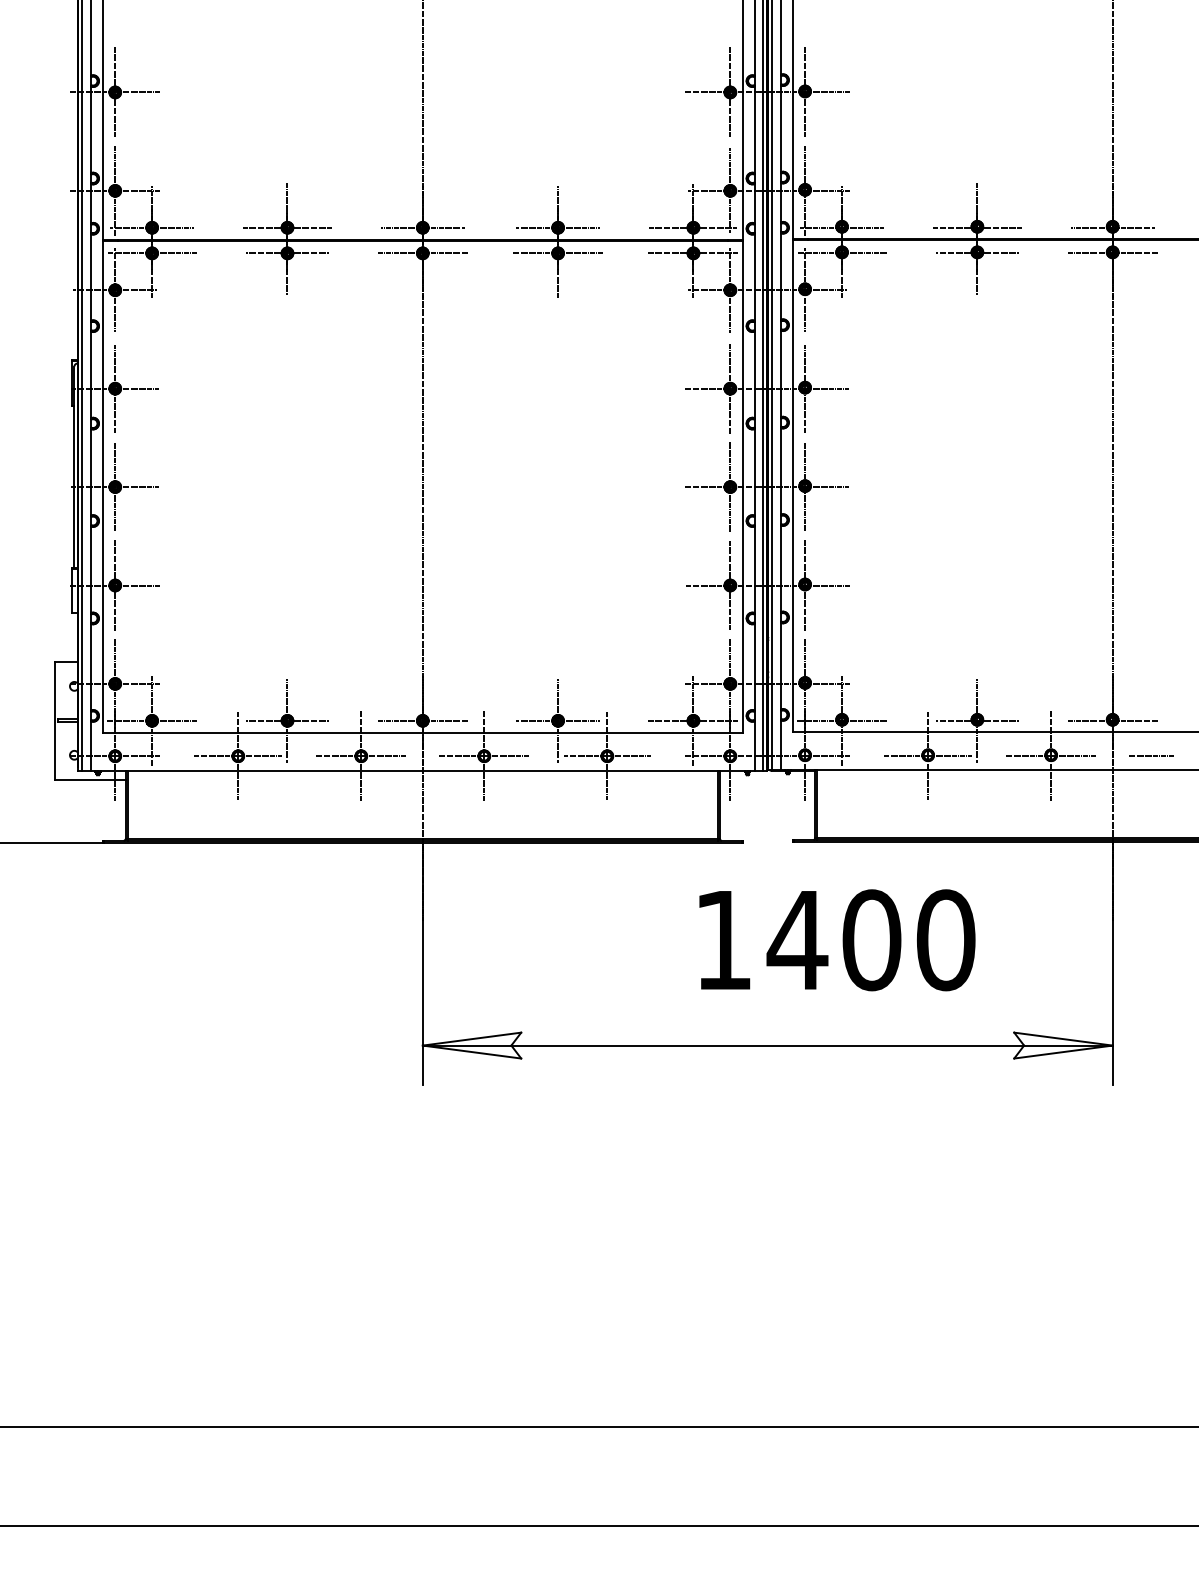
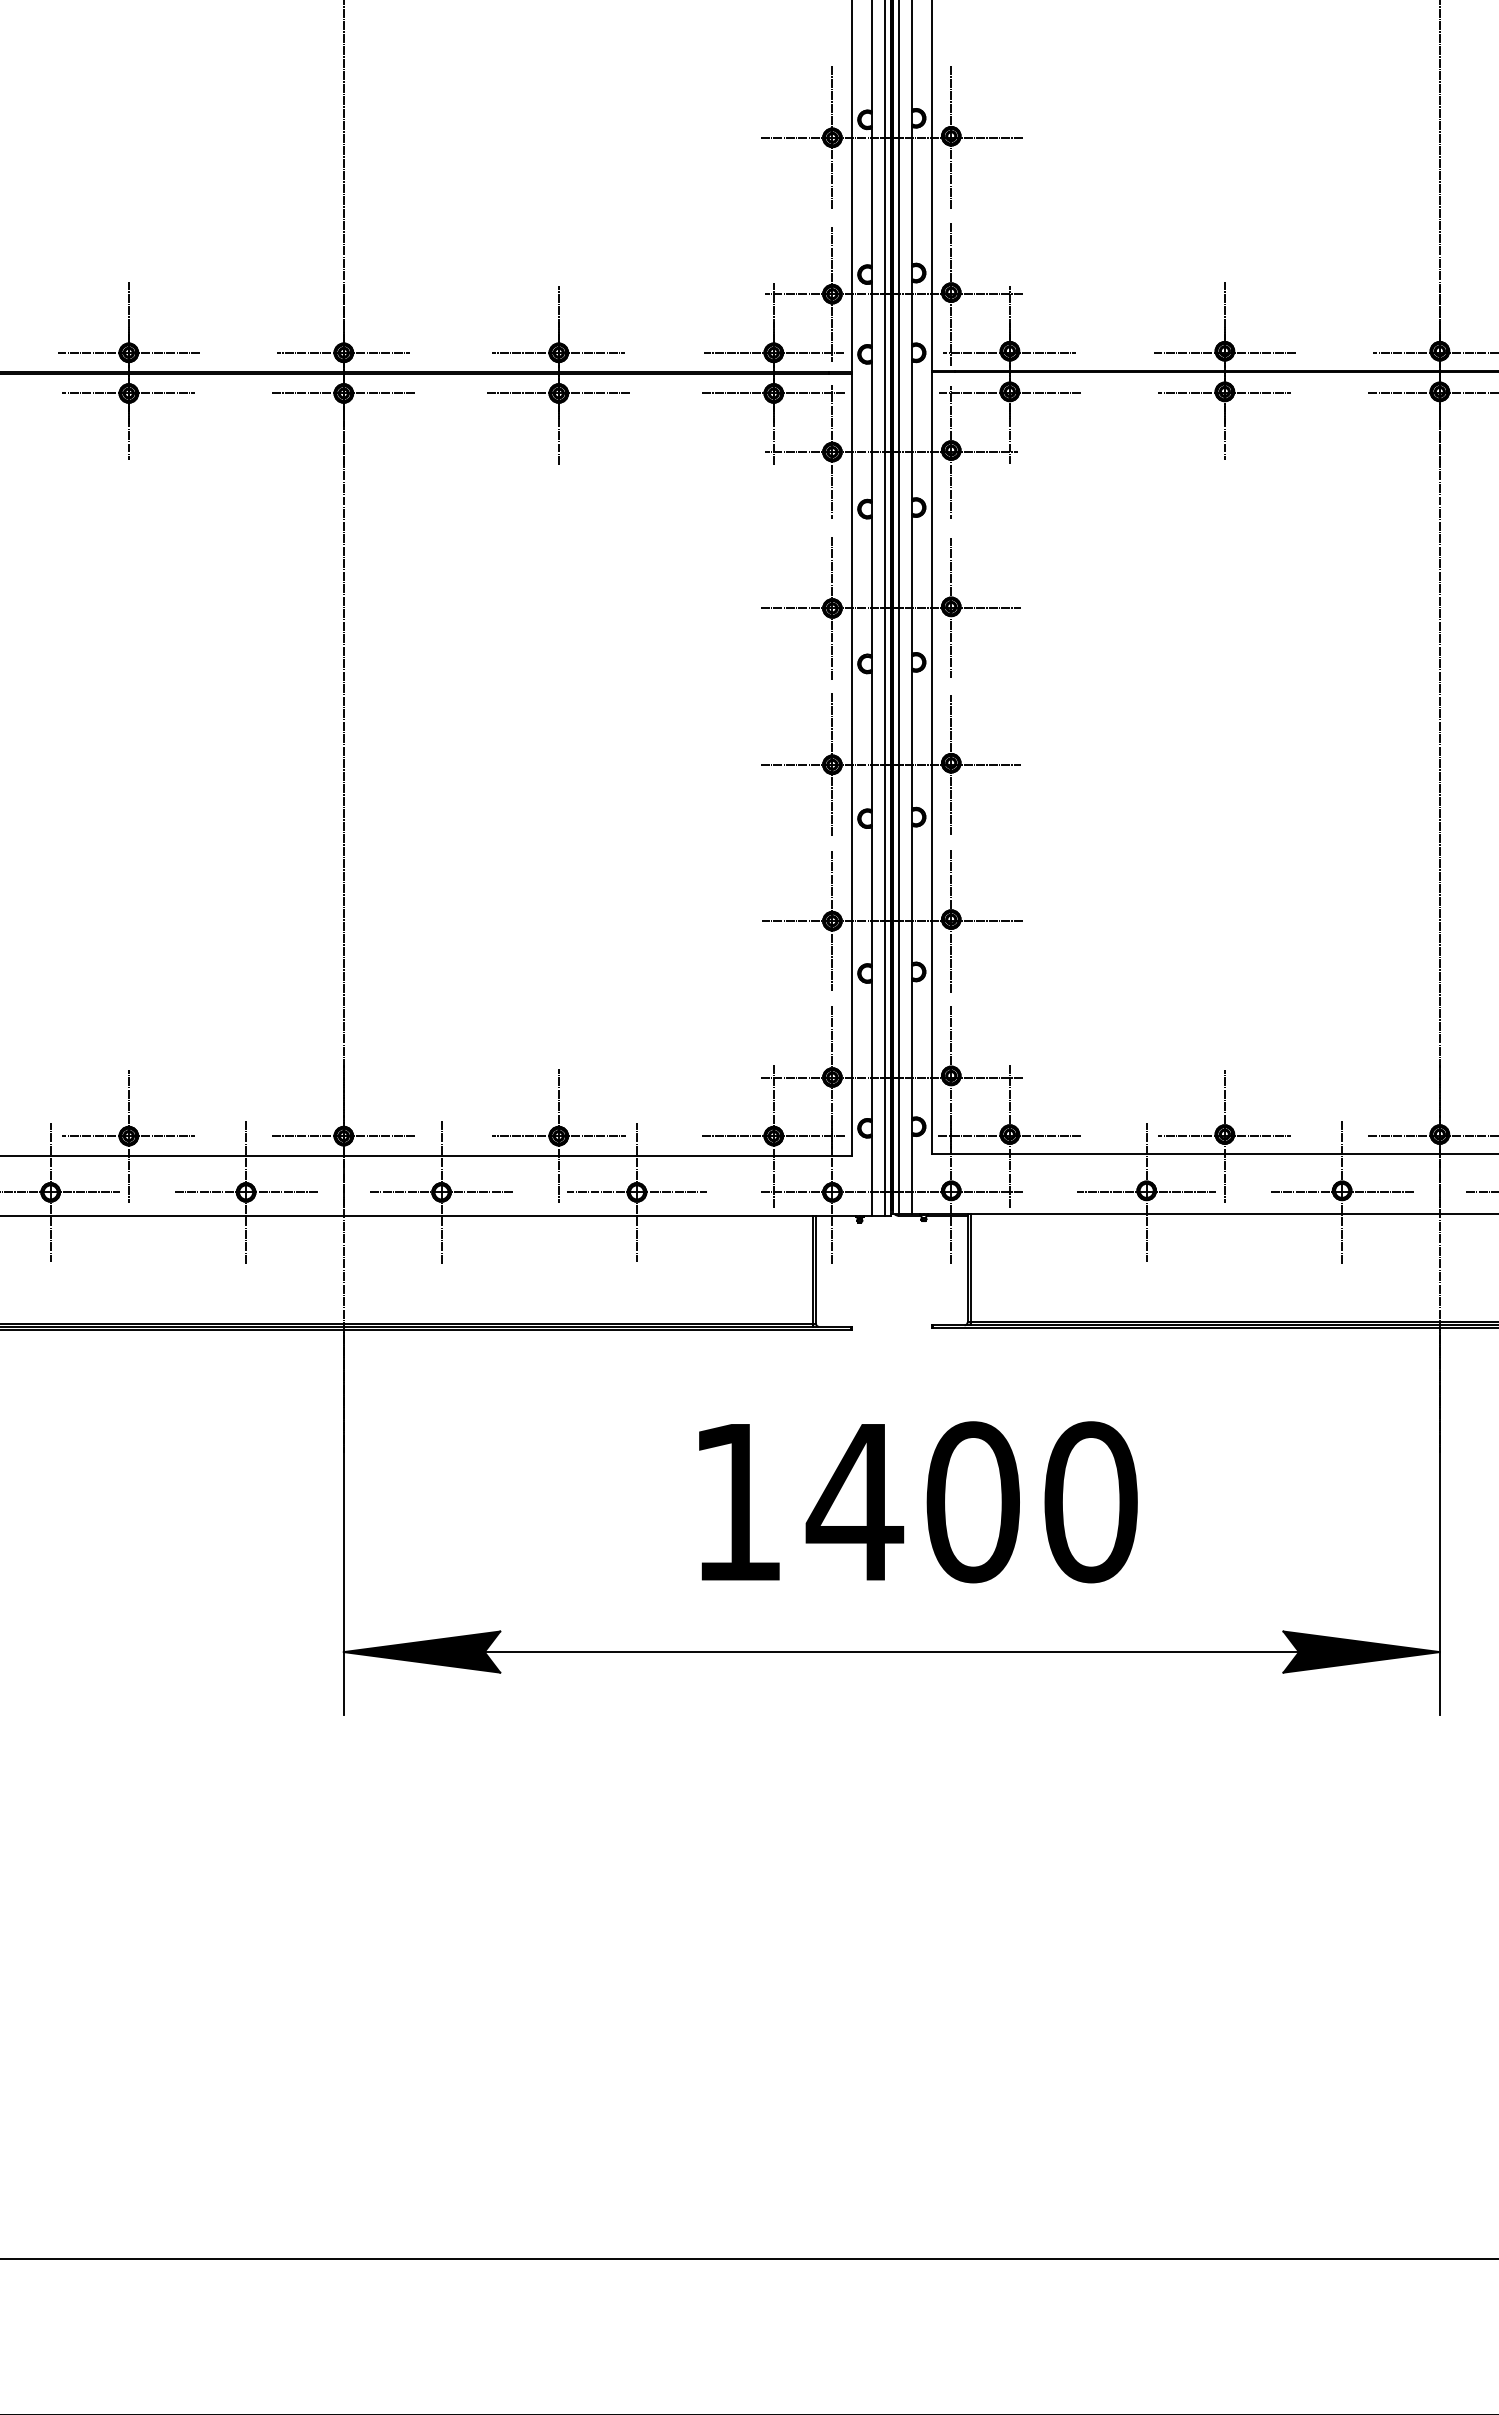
text: (837, 940) -> (918, 1502), moved
fill: (471, 1045) -> (421, 1651), added
fill: (1063, 1045) -> (1361, 1651), added

